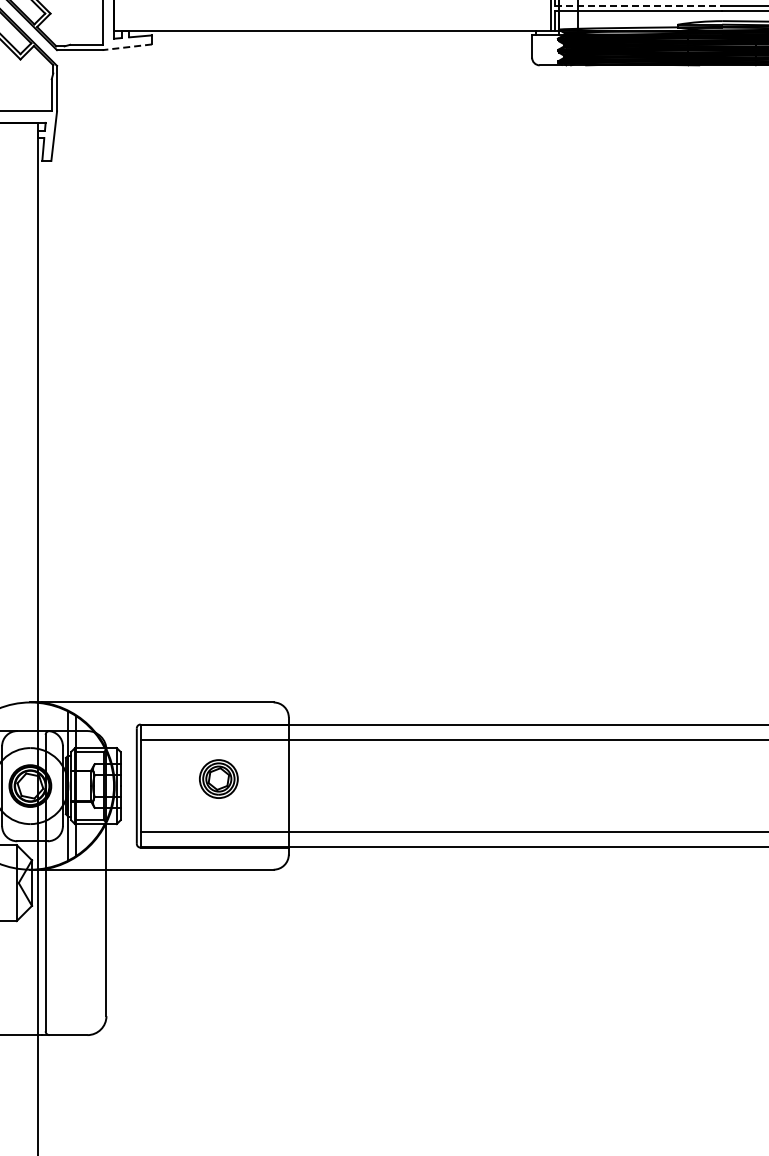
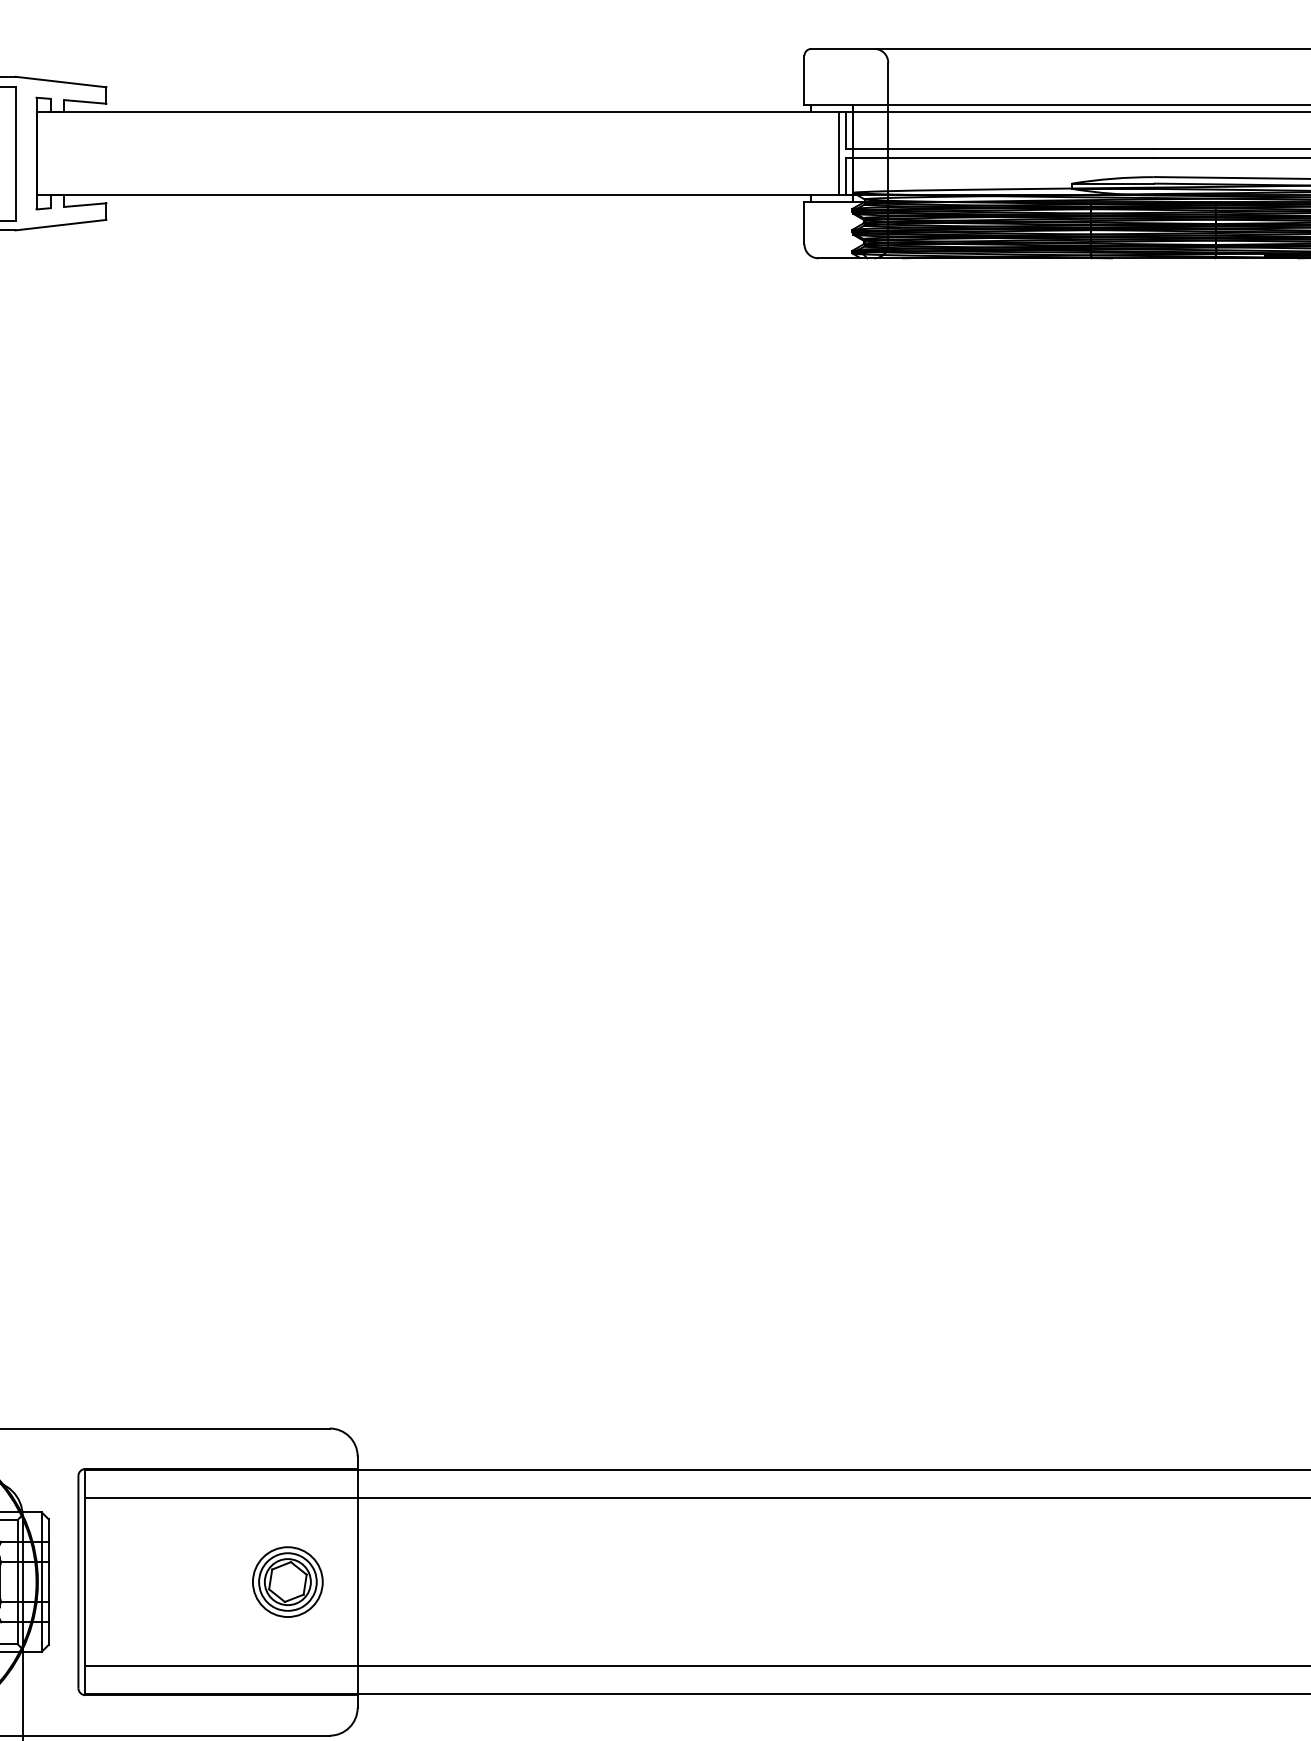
line: (638, 6) -> (999, 150), dashed -> solid
line: (127, 47) -> (61, 225), dashed -> solid
part: (218, 778) -> (287, 1581), moved

